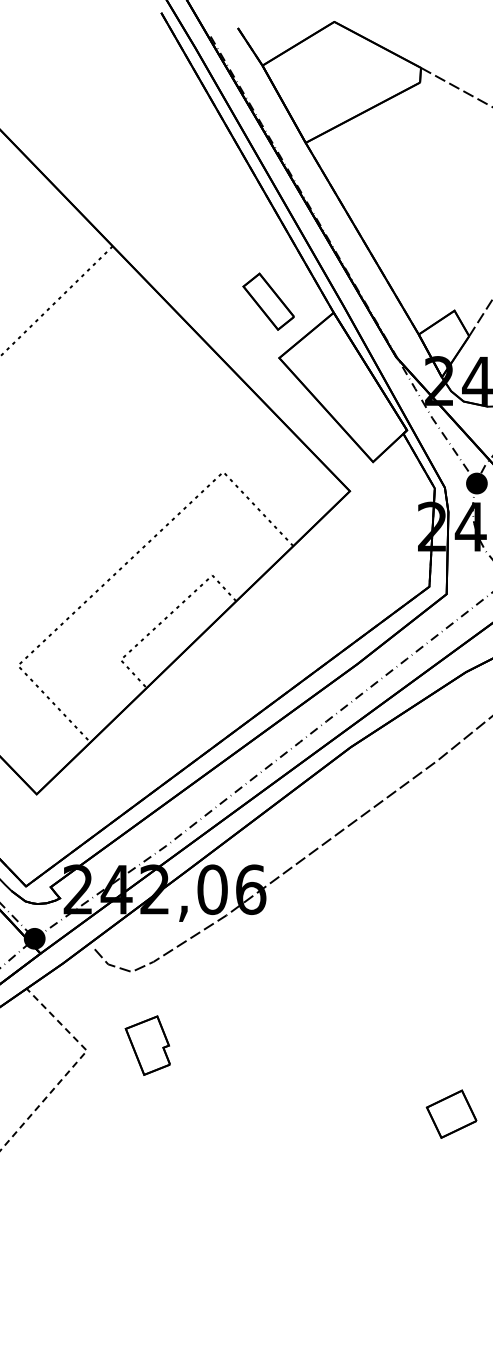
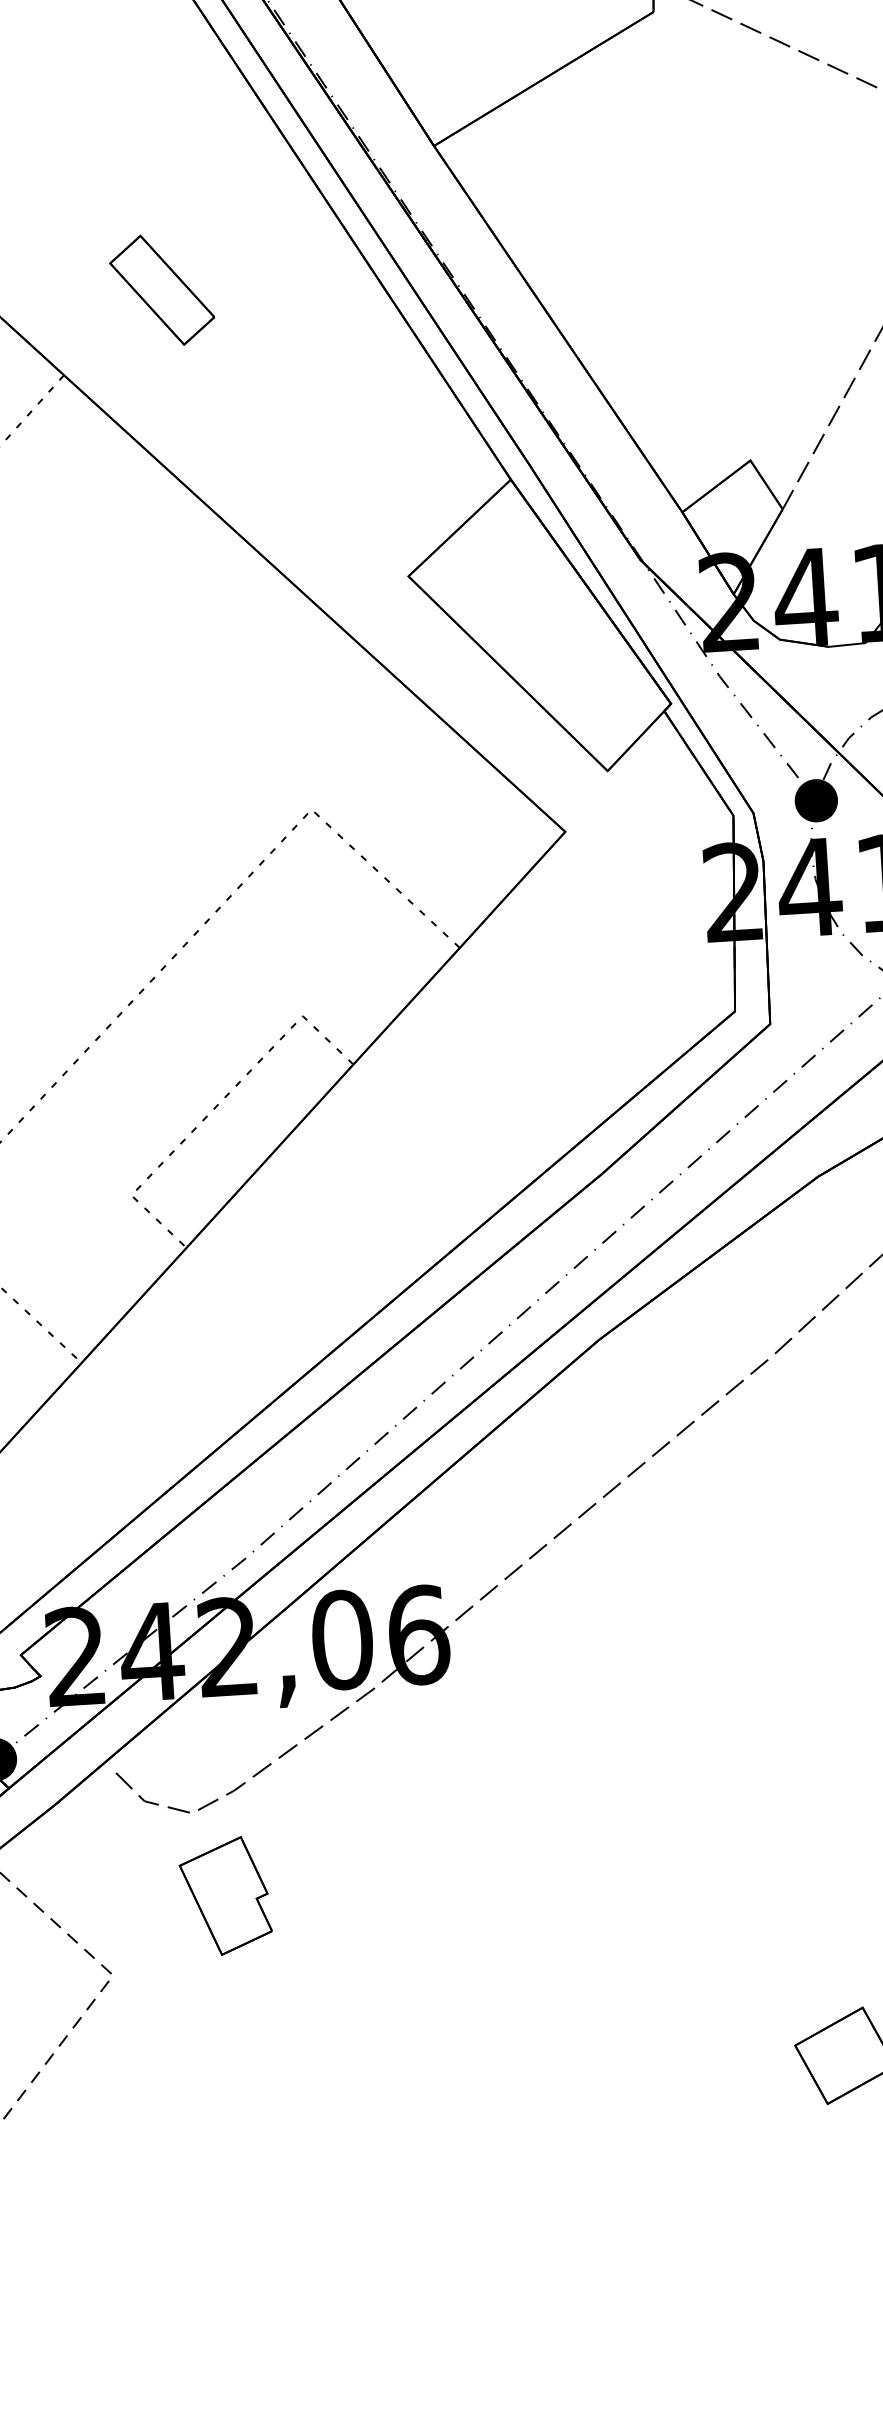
part: (268, 301) -> (161, 289), moved
part: (147, 1045) -> (224, 1896), moved

